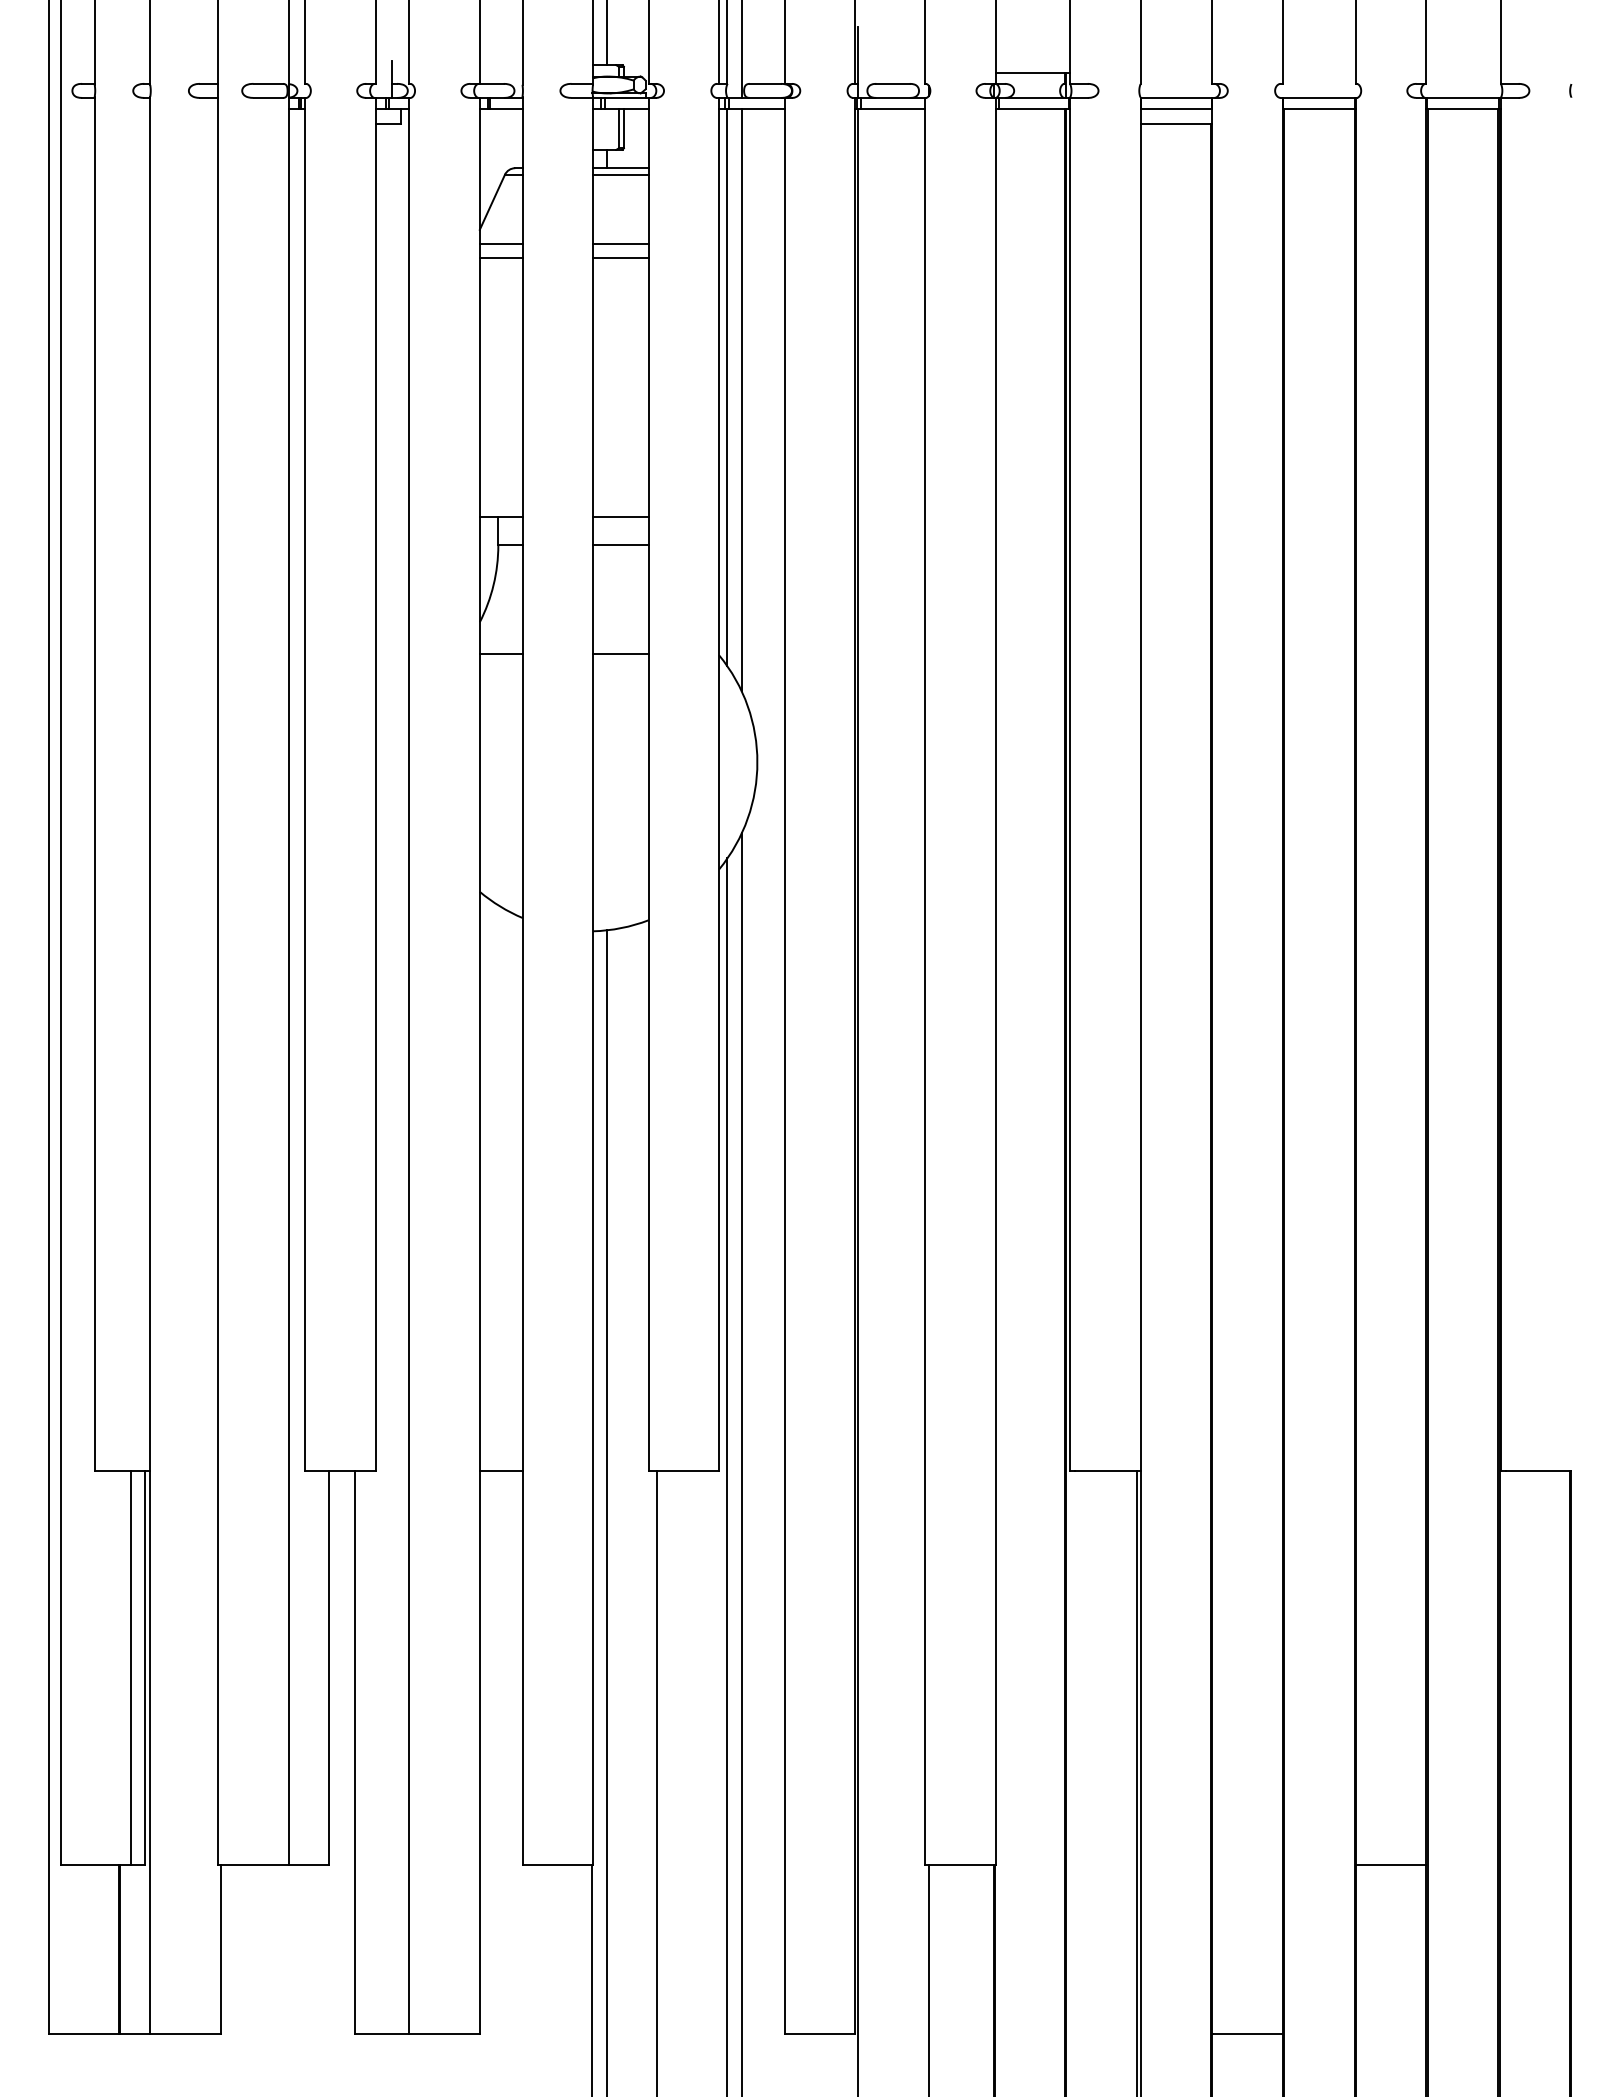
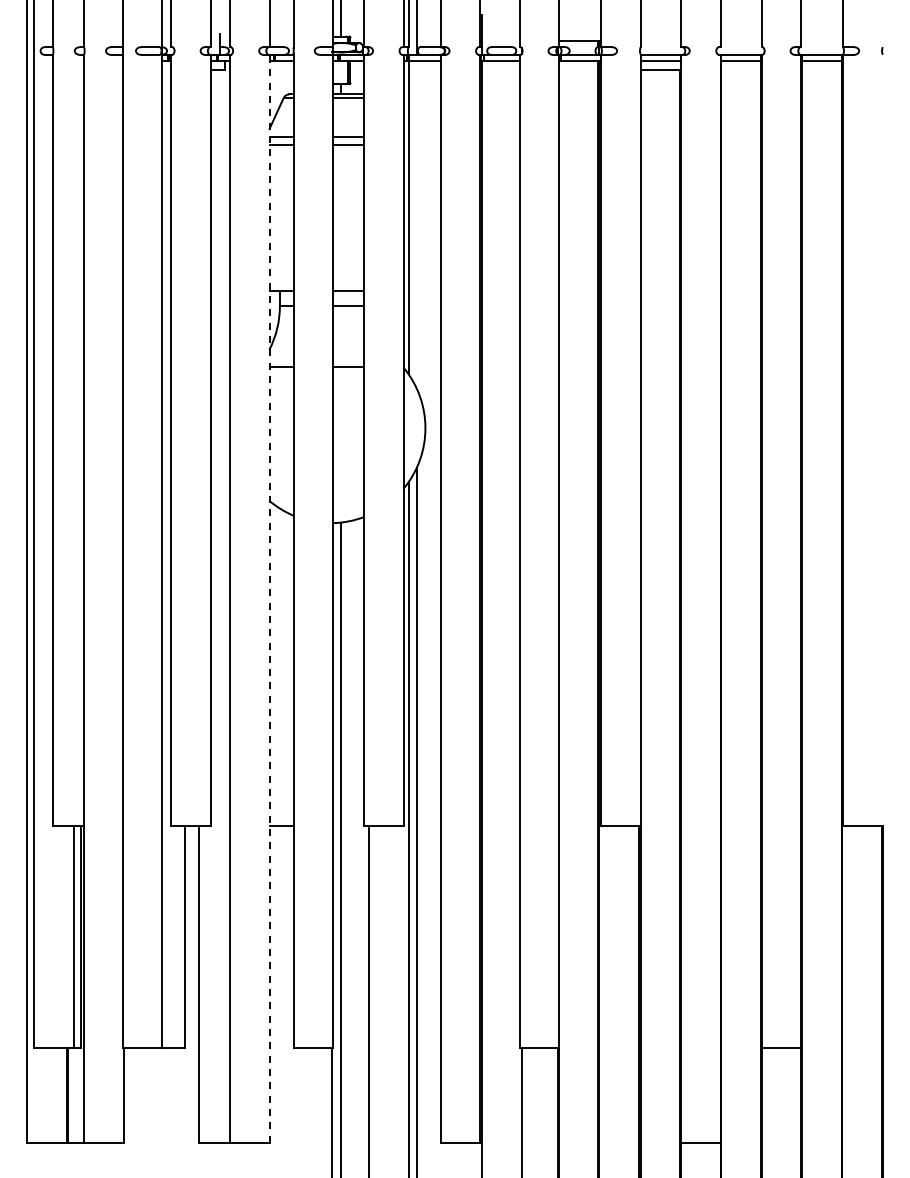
line: (741, 399) -> (416, 224), removed
line: (479, 1065) -> (269, 598), solid -> dashed

